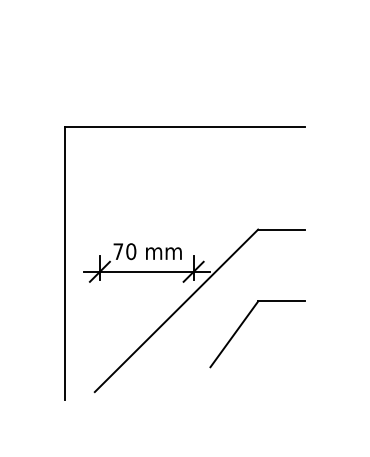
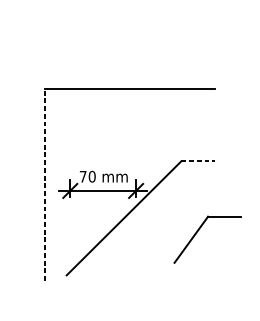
line: (281, 229) -> (197, 161), solid -> dashed
line: (64, 263) -> (45, 185), solid -> dashed
part: (244, 322) -> (198, 231), moved

